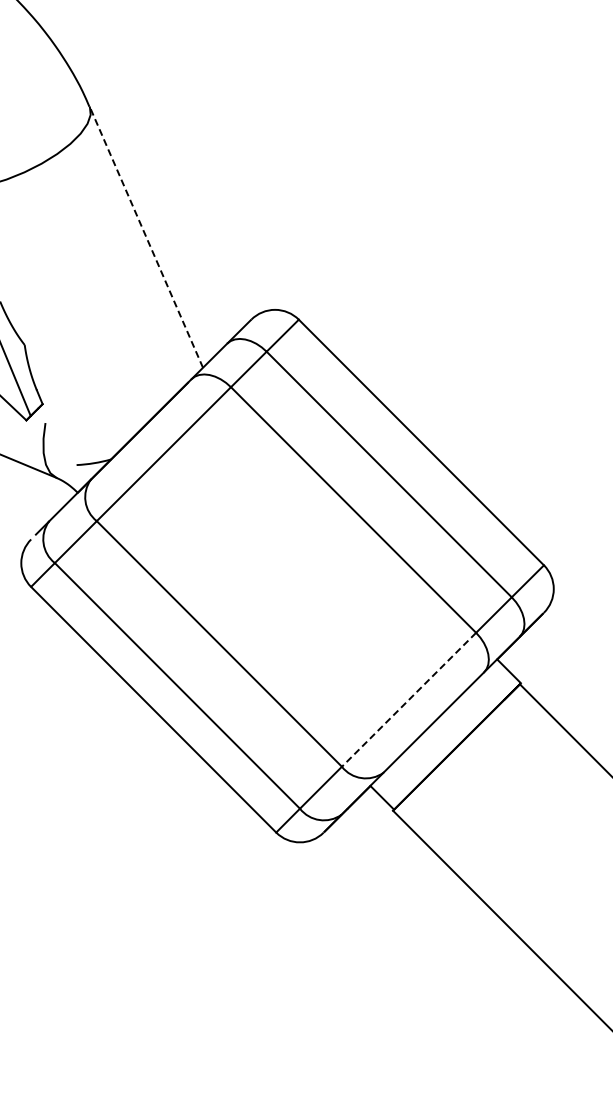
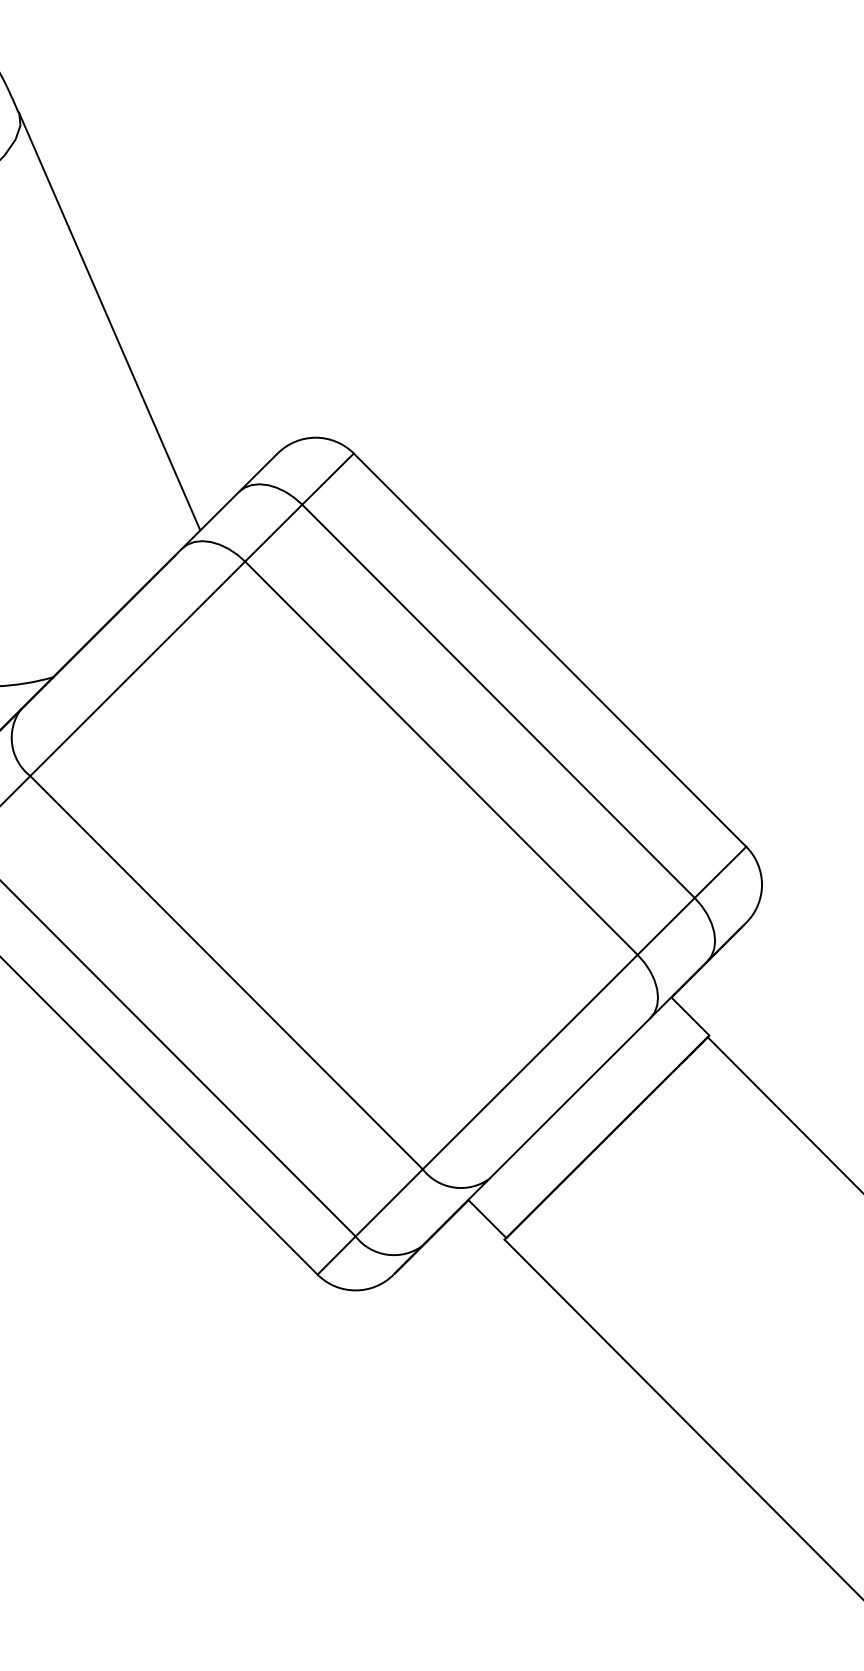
line: (146, 236) -> (109, 320), dashed -> solid
line: (409, 699) -> (530, 1061), dashed -> solid

